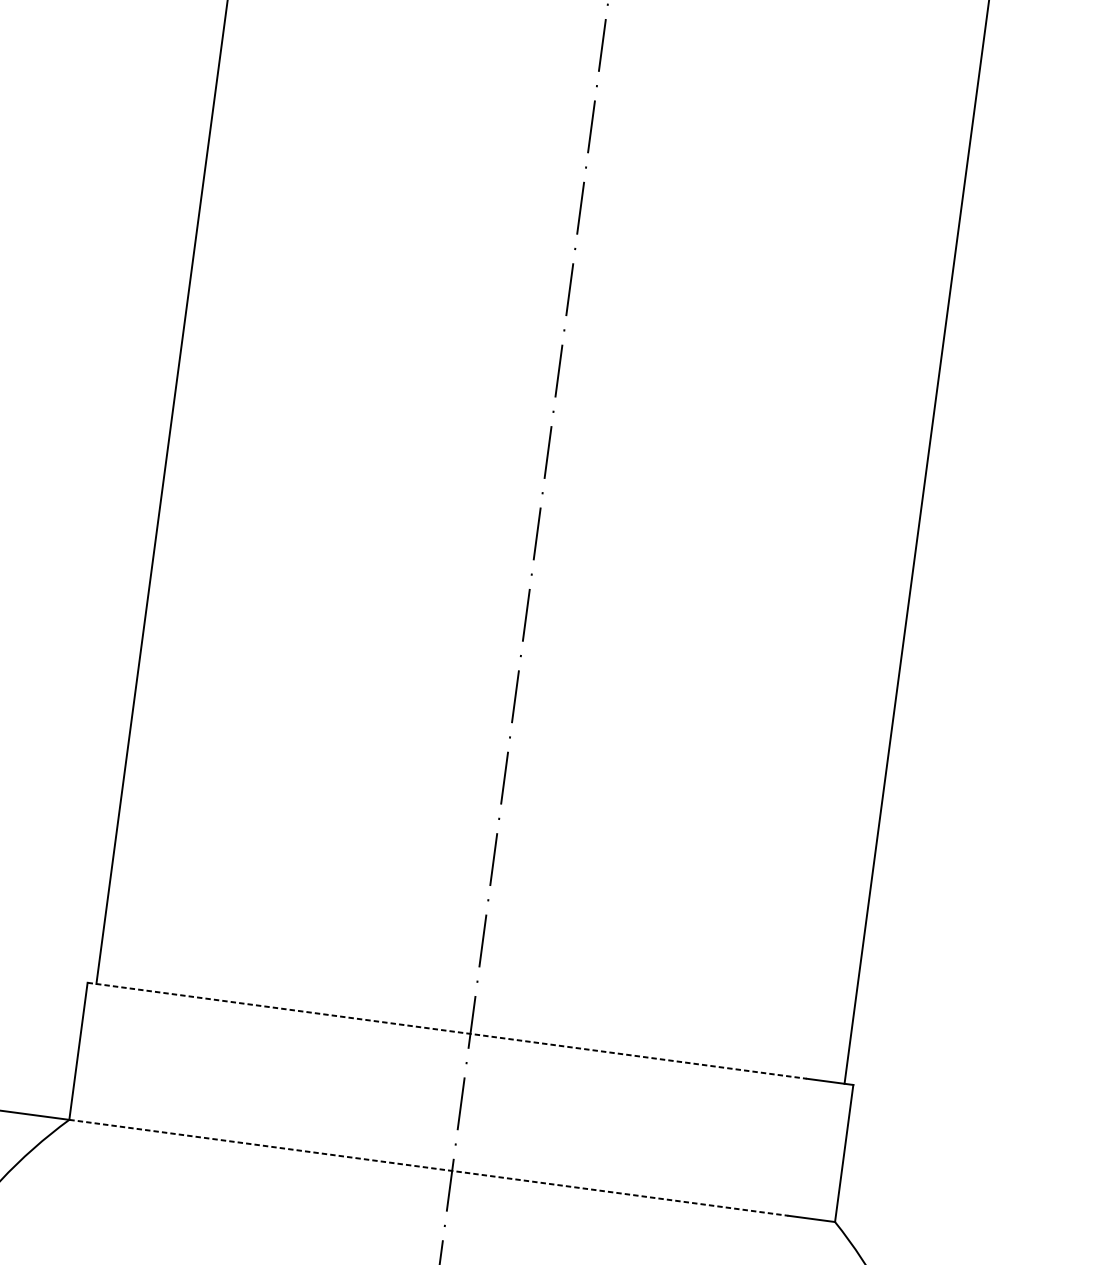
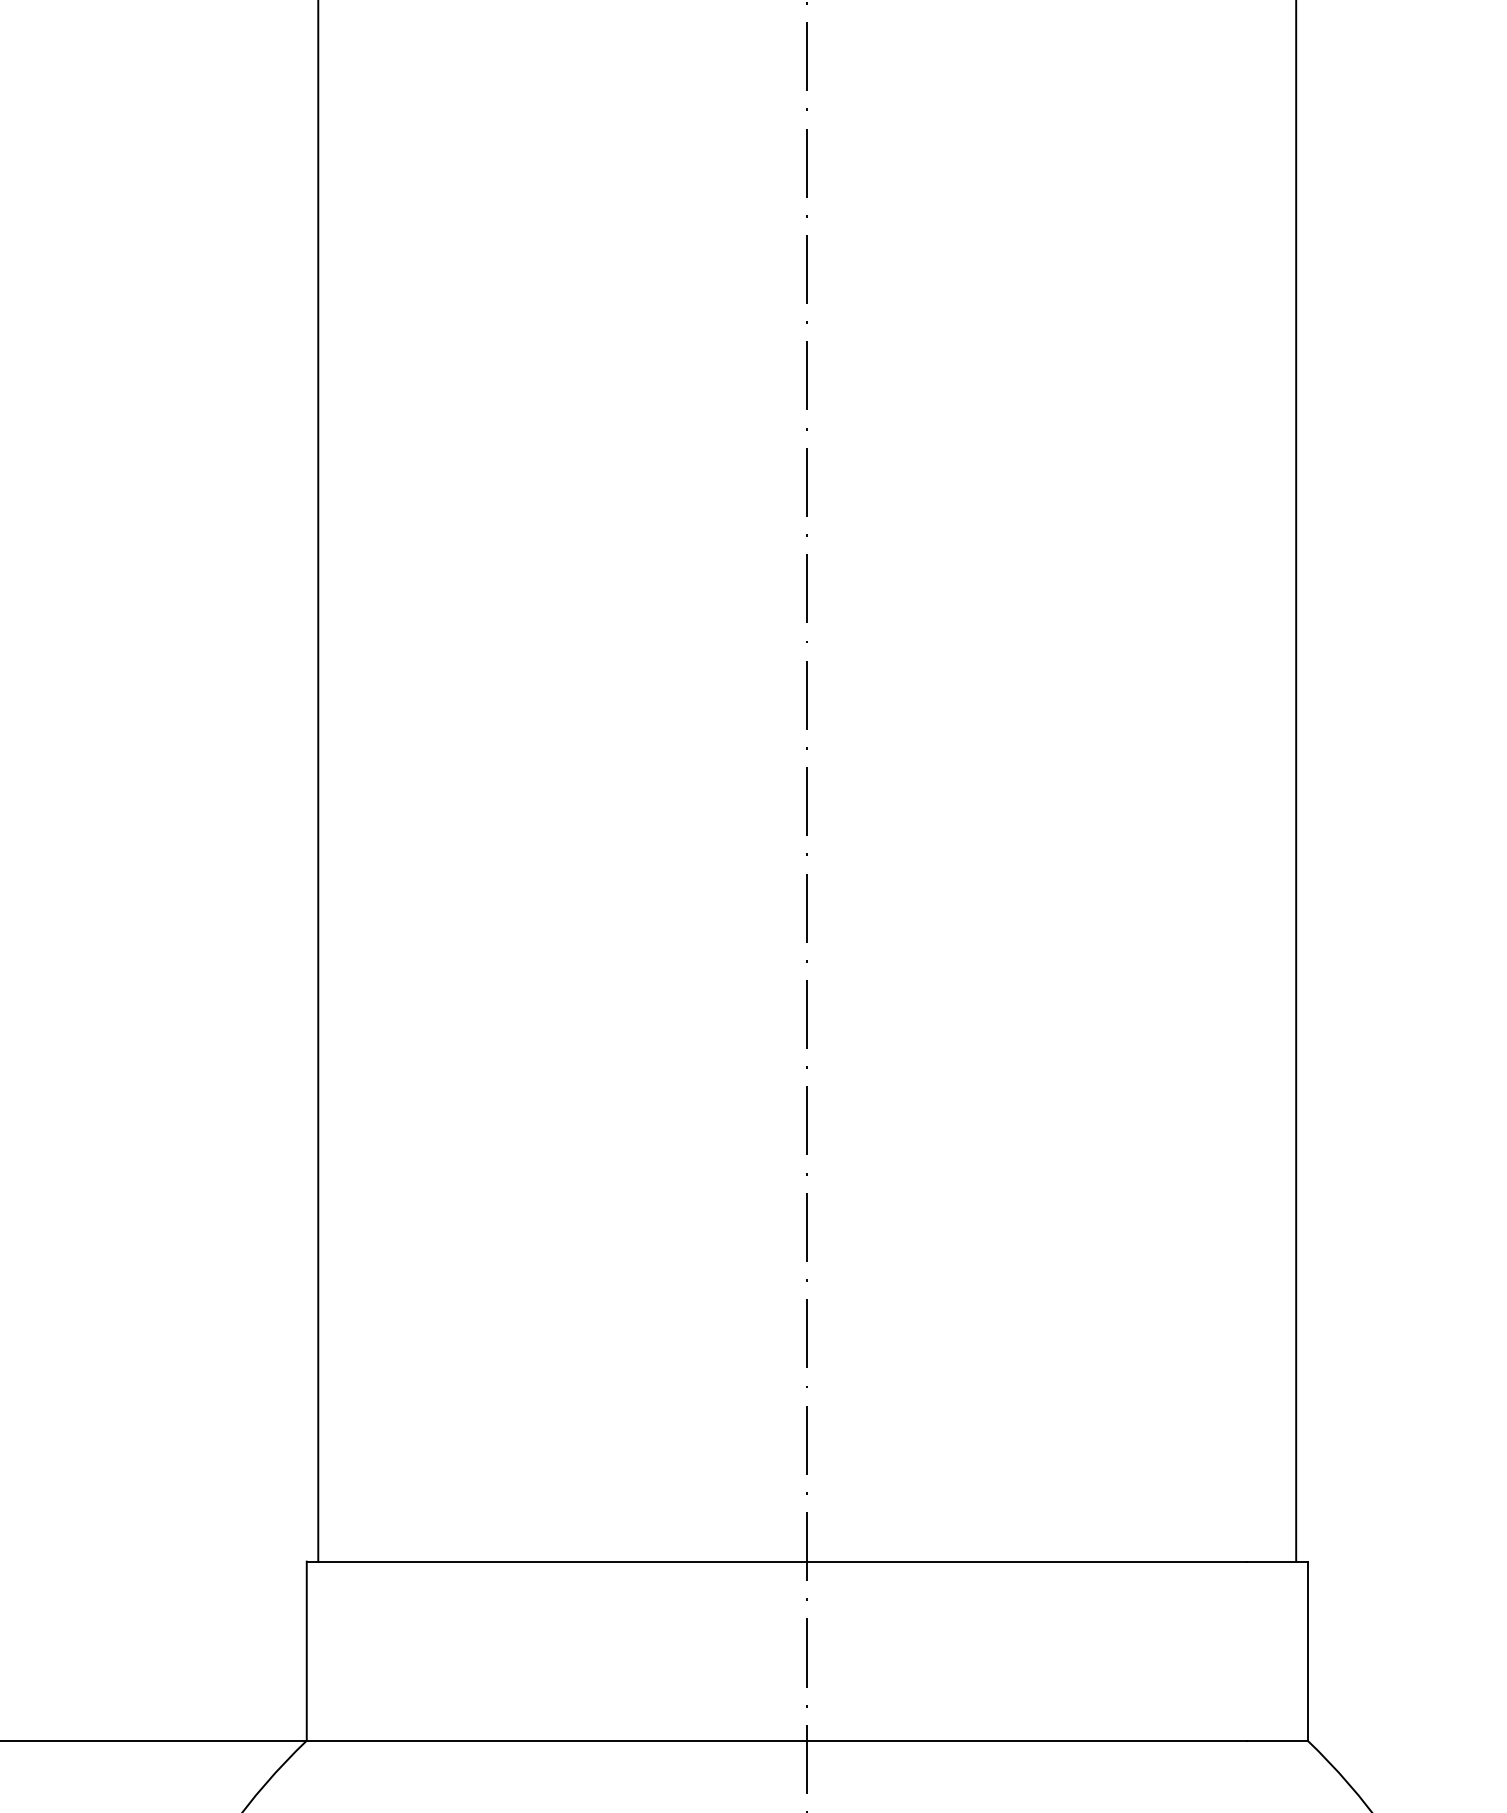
line: (446, 1030) -> (776, 1561), dashed -> solid
line: (428, 1167) -> (776, 1740), dashed -> solid

